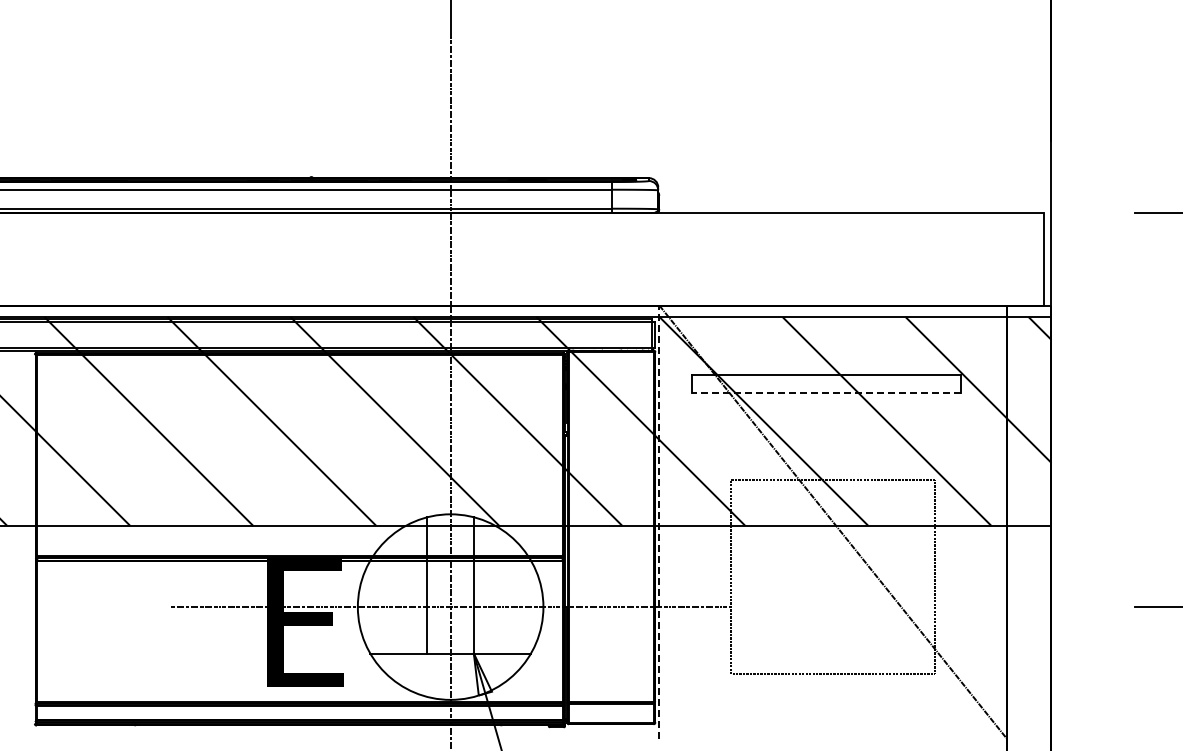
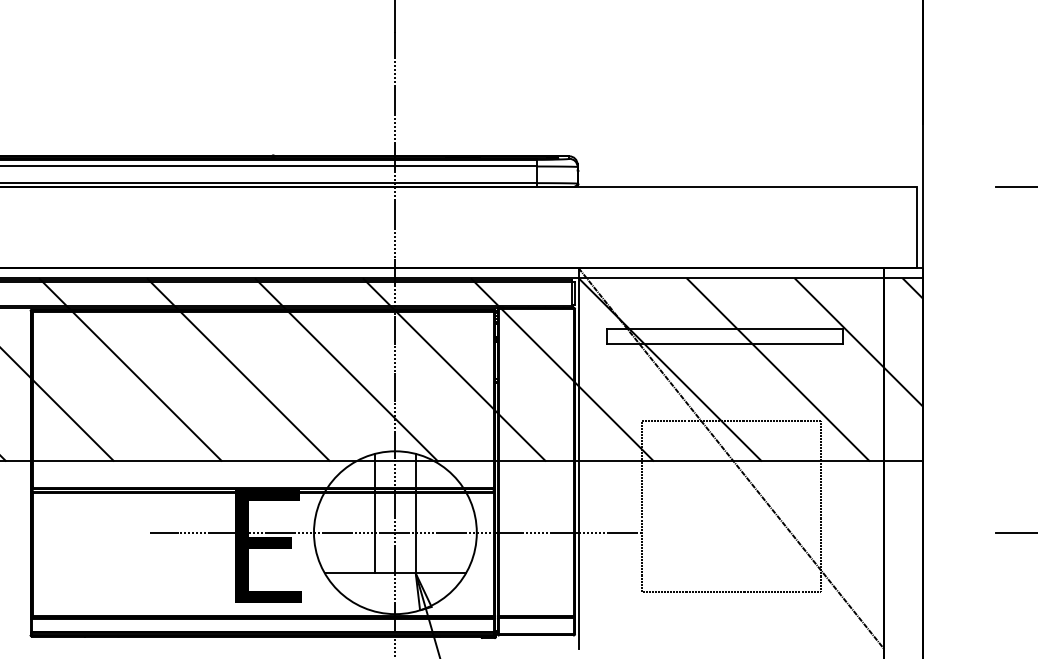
line: (826, 392) -> (725, 344), dashed -> solid
line: (659, 522) -> (578, 458), dashed -> solid

